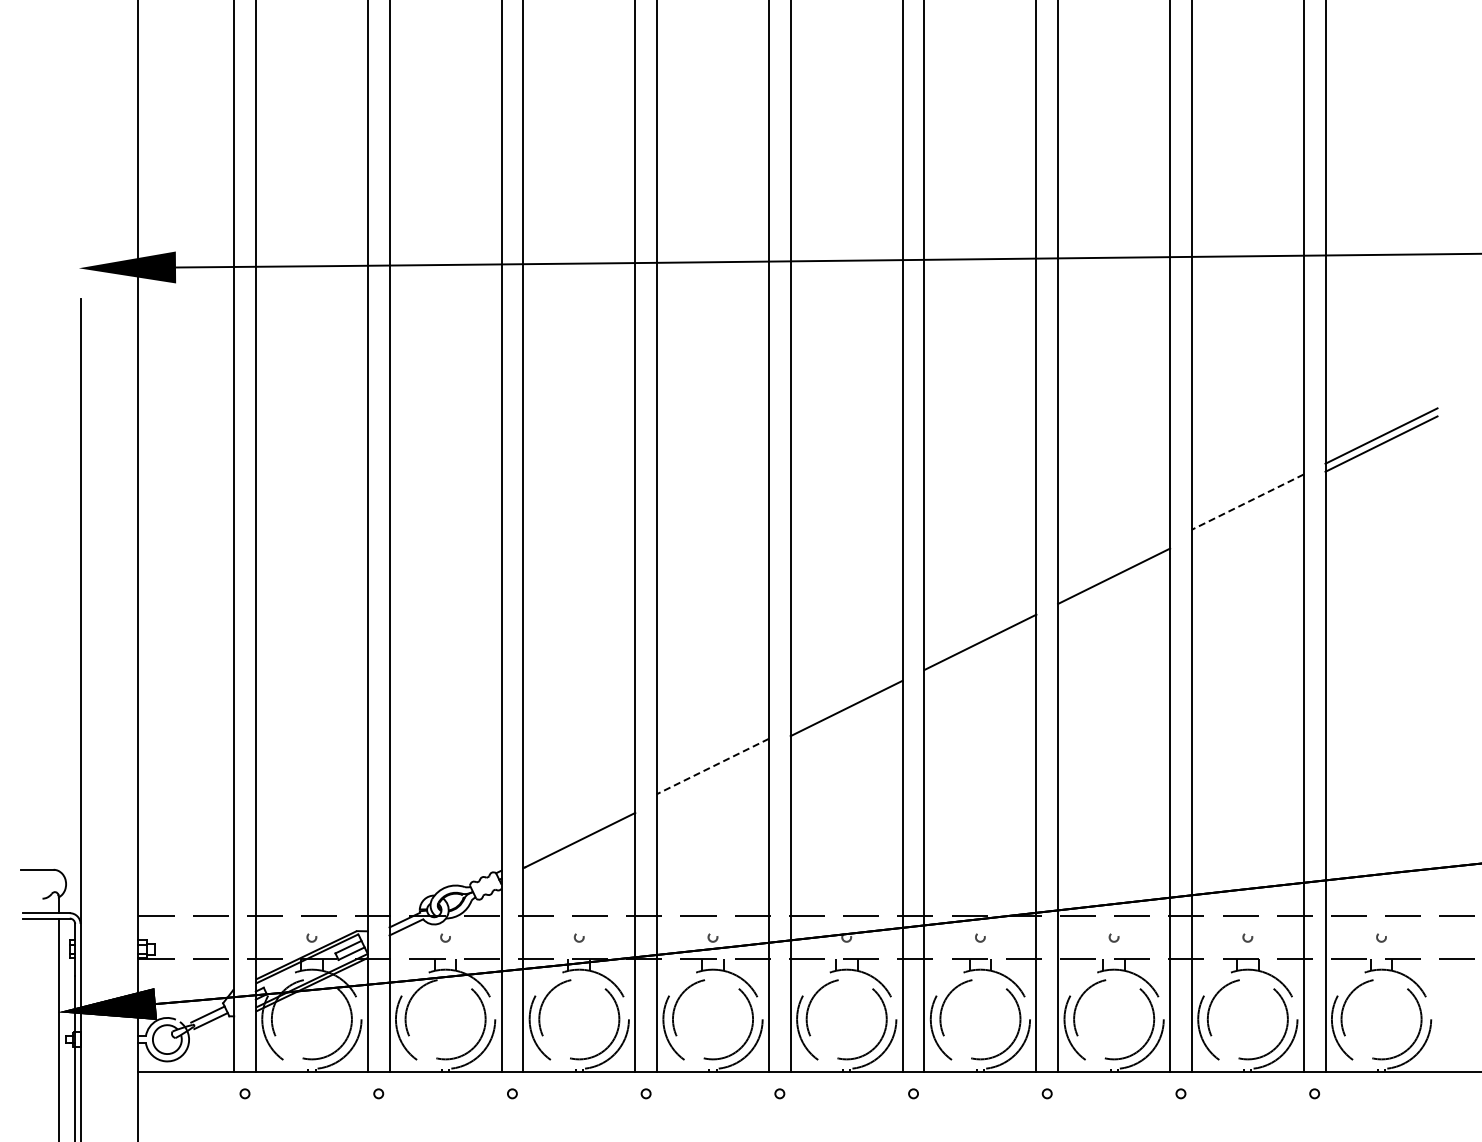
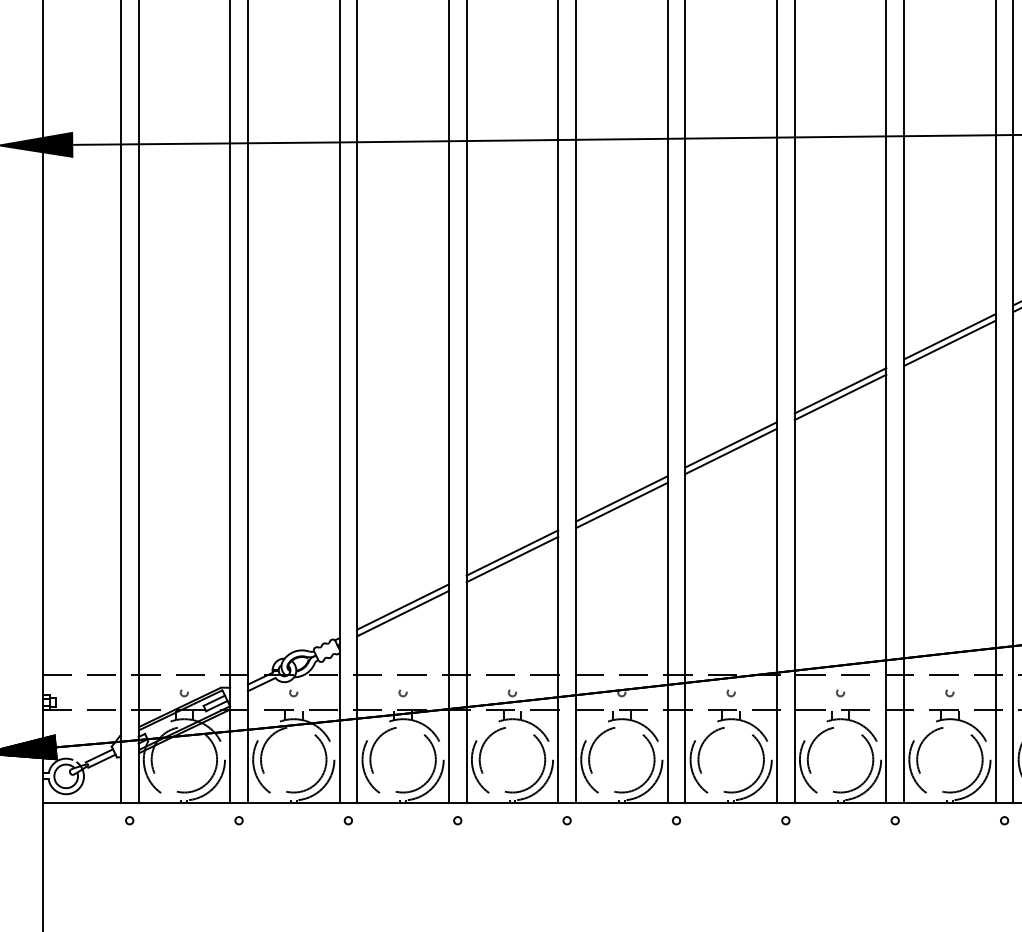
line: (1247, 502) -> (949, 337), dashed -> solid
line: (1247, 509) -> (949, 342), added
line: (1114, 567) -> (840, 390), added
line: (980, 633) -> (731, 444), added
line: (846, 700) -> (621, 499), added
line: (712, 766) -> (512, 553), dashed -> solid
line: (712, 774) -> (512, 559), added
line: (579, 832) -> (403, 606), added

